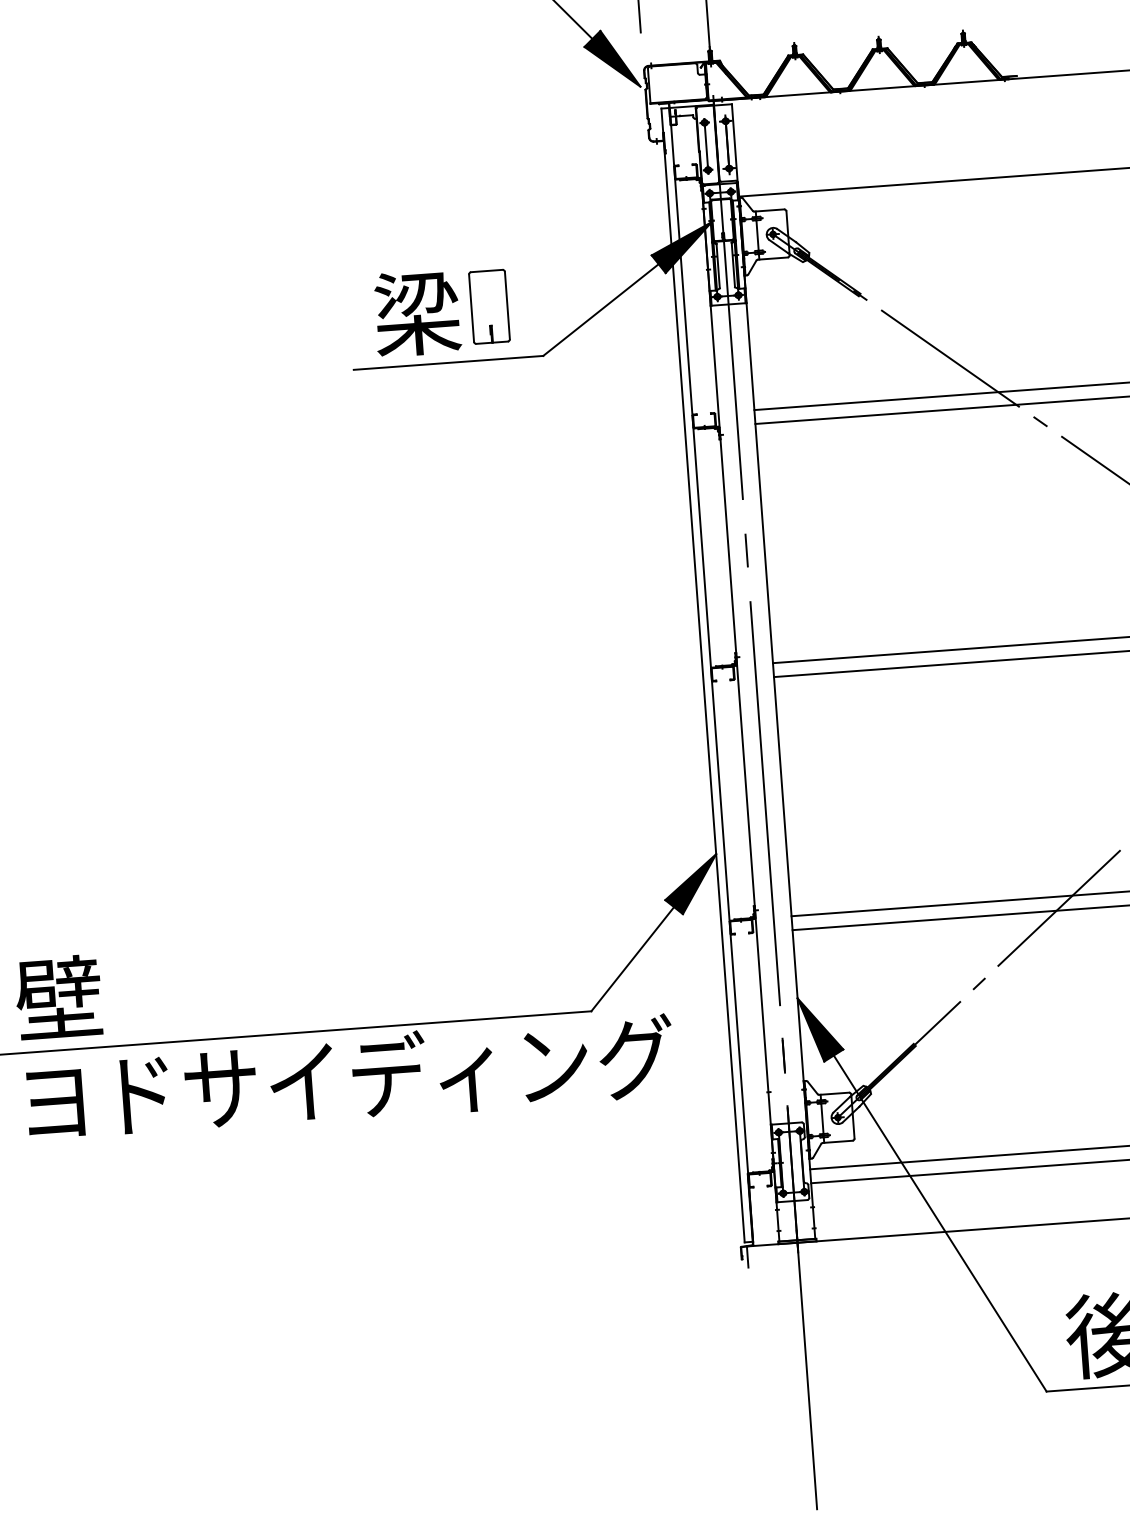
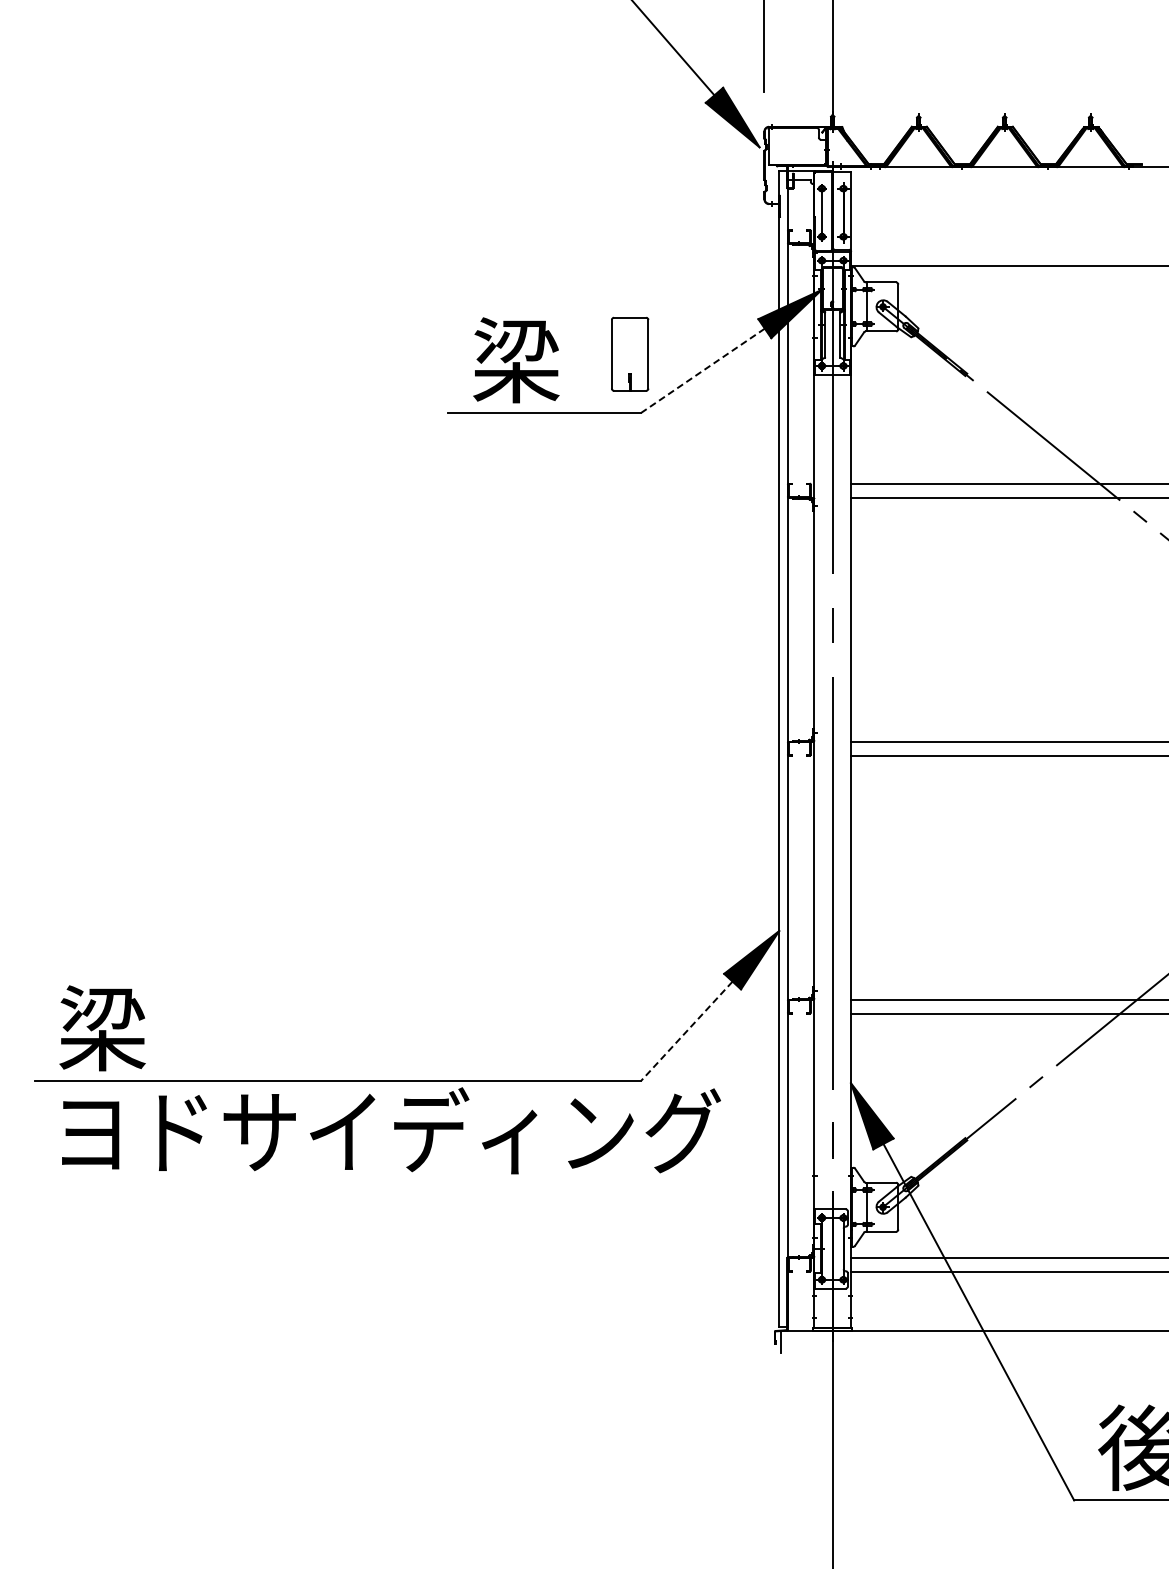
part: (489, 306) -> (630, 353), moved
line: (600, 309) -> (702, 370), solid -> dashed
line: (632, 959) -> (686, 1031), solid -> dashed
text: (58, 998) -> (101, 1028), 壁 -> 梁

